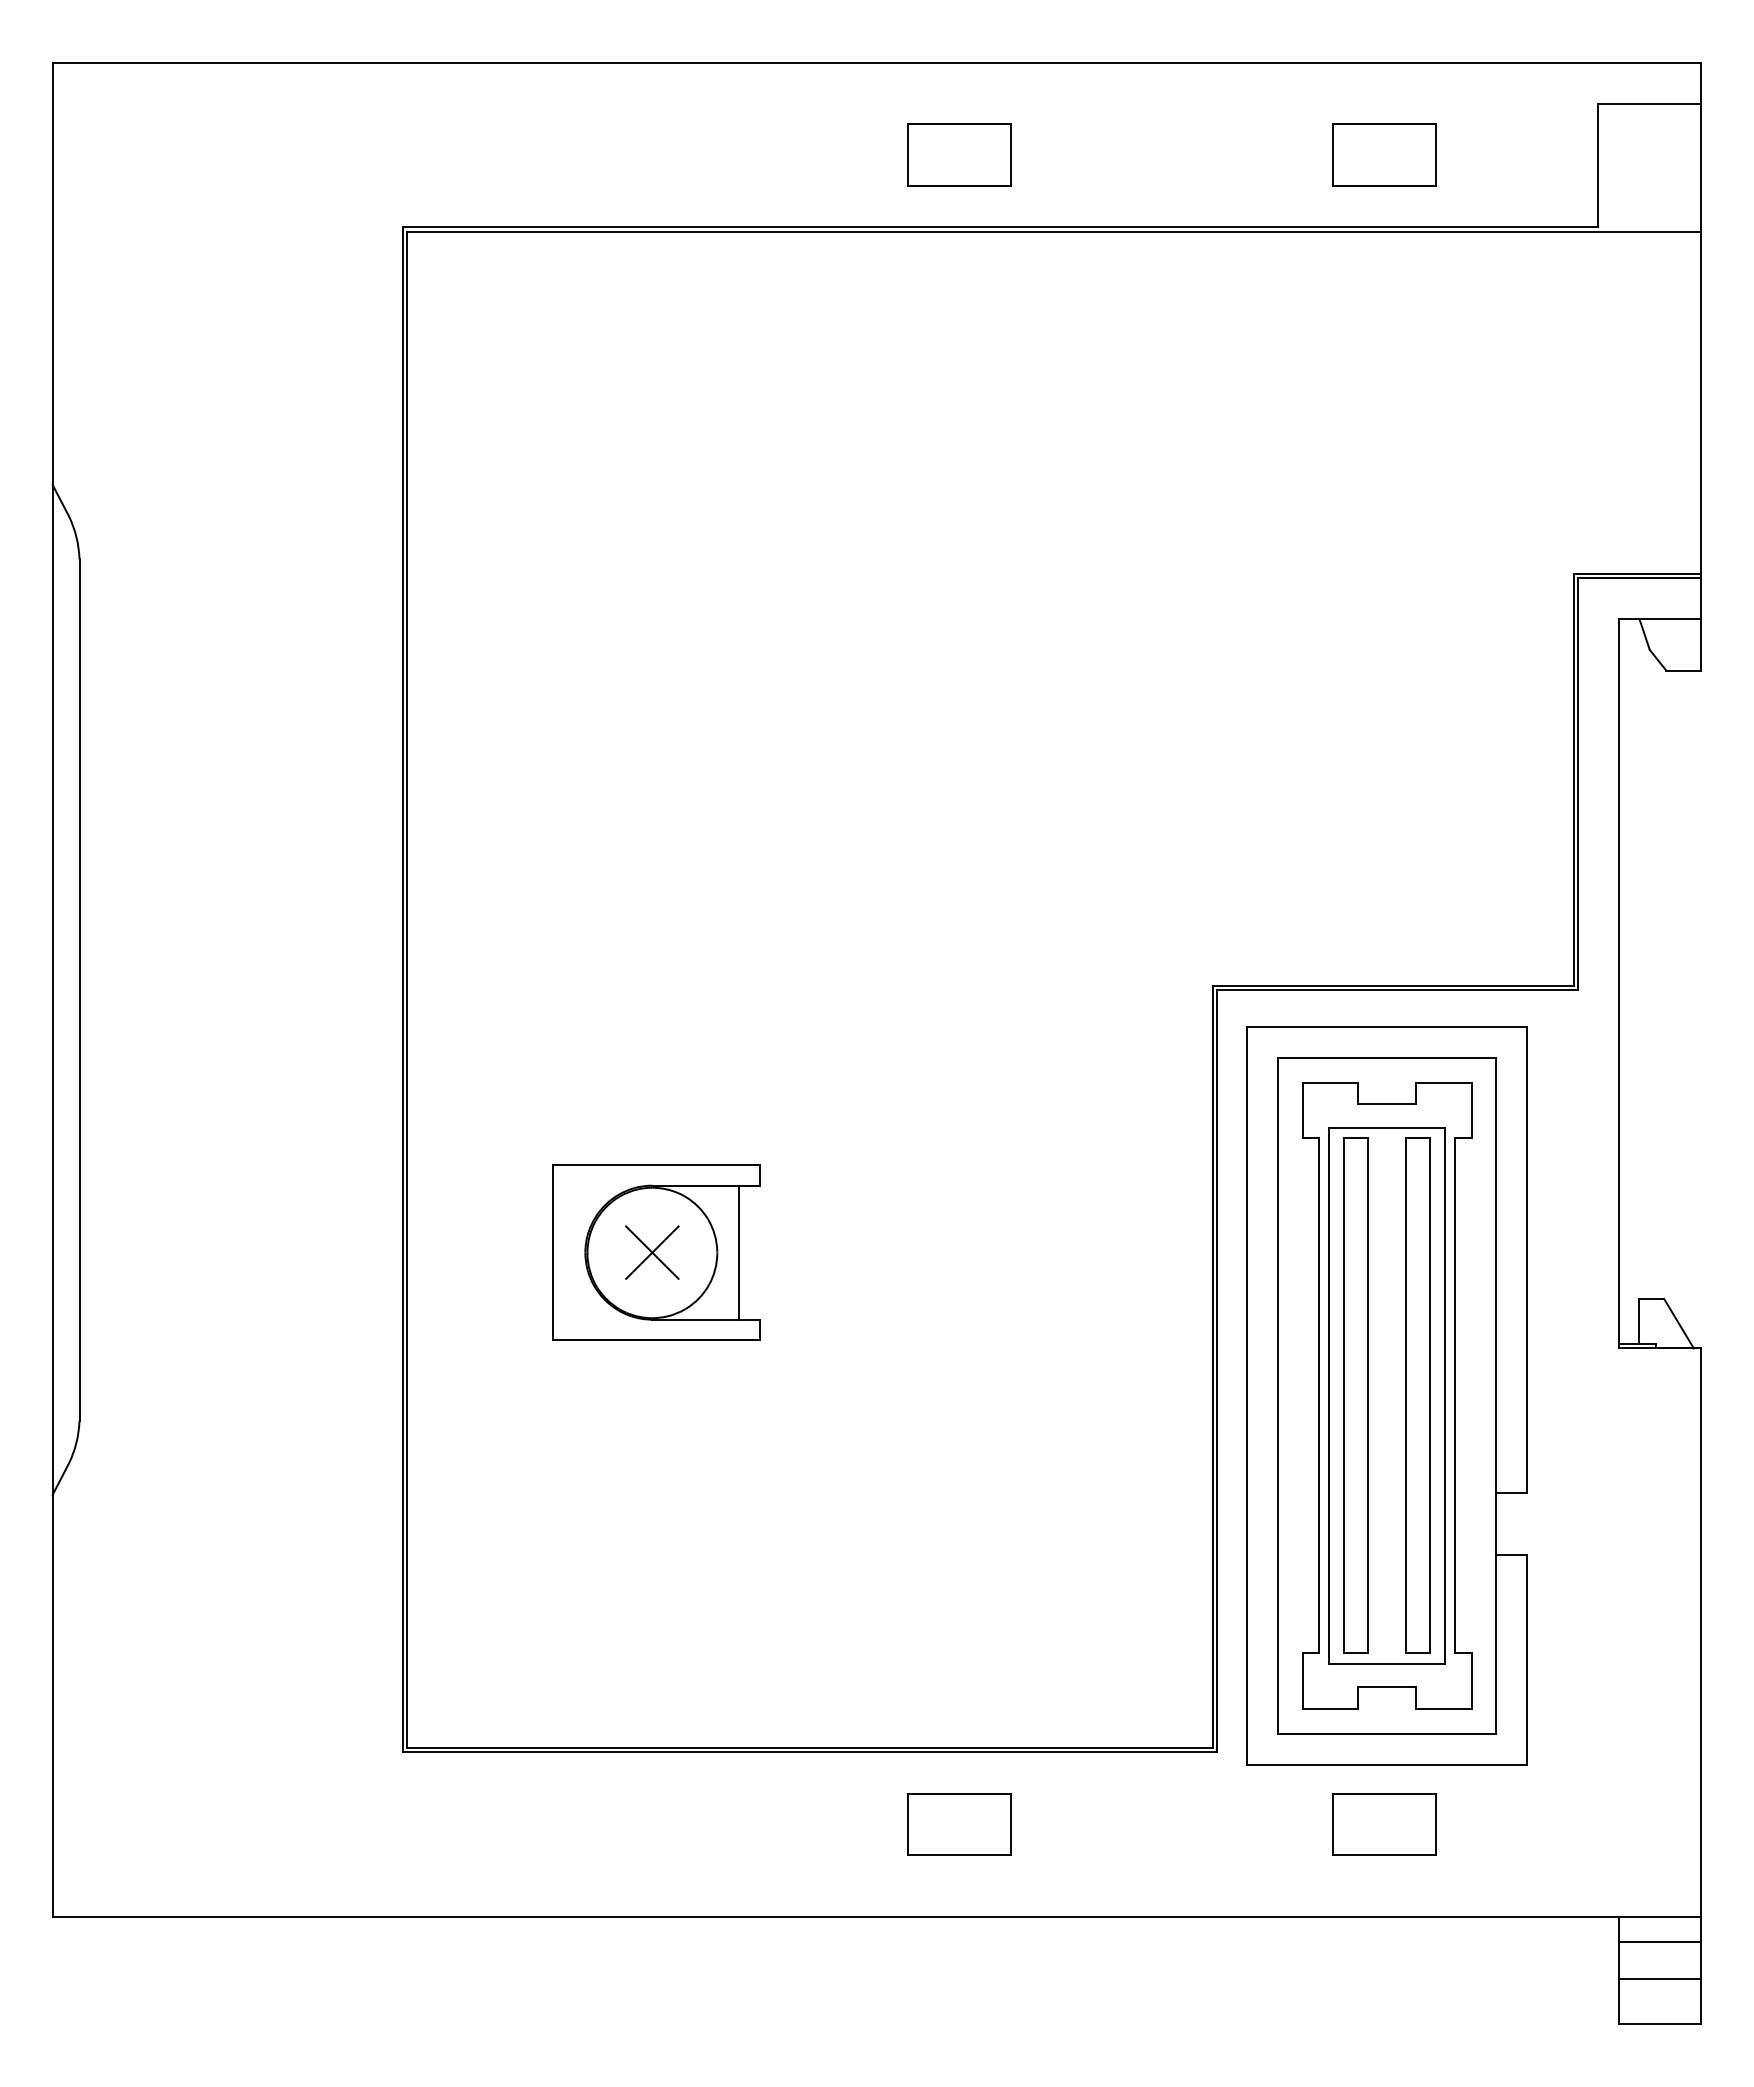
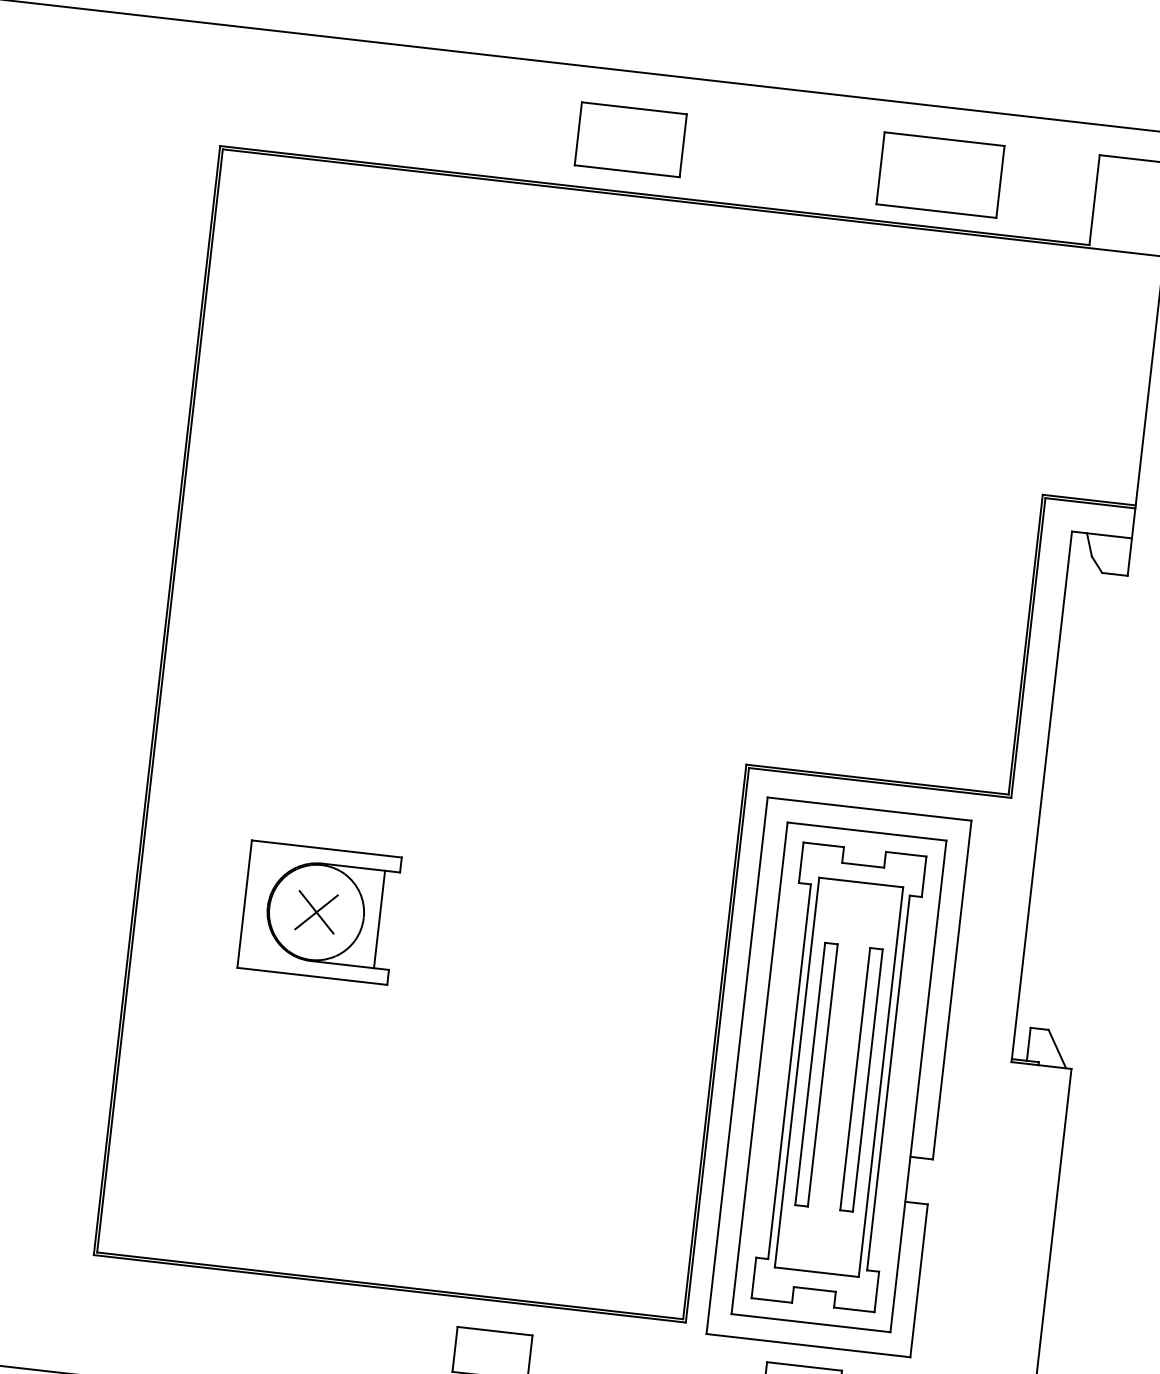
part: (959, 154) -> (630, 139), size x1.4
part: (1384, 154) -> (940, 174), size x1.6
part: (1355, 1395) -> (816, 1074), size x0.7
part: (1417, 1395) -> (861, 1079), size x0.7

